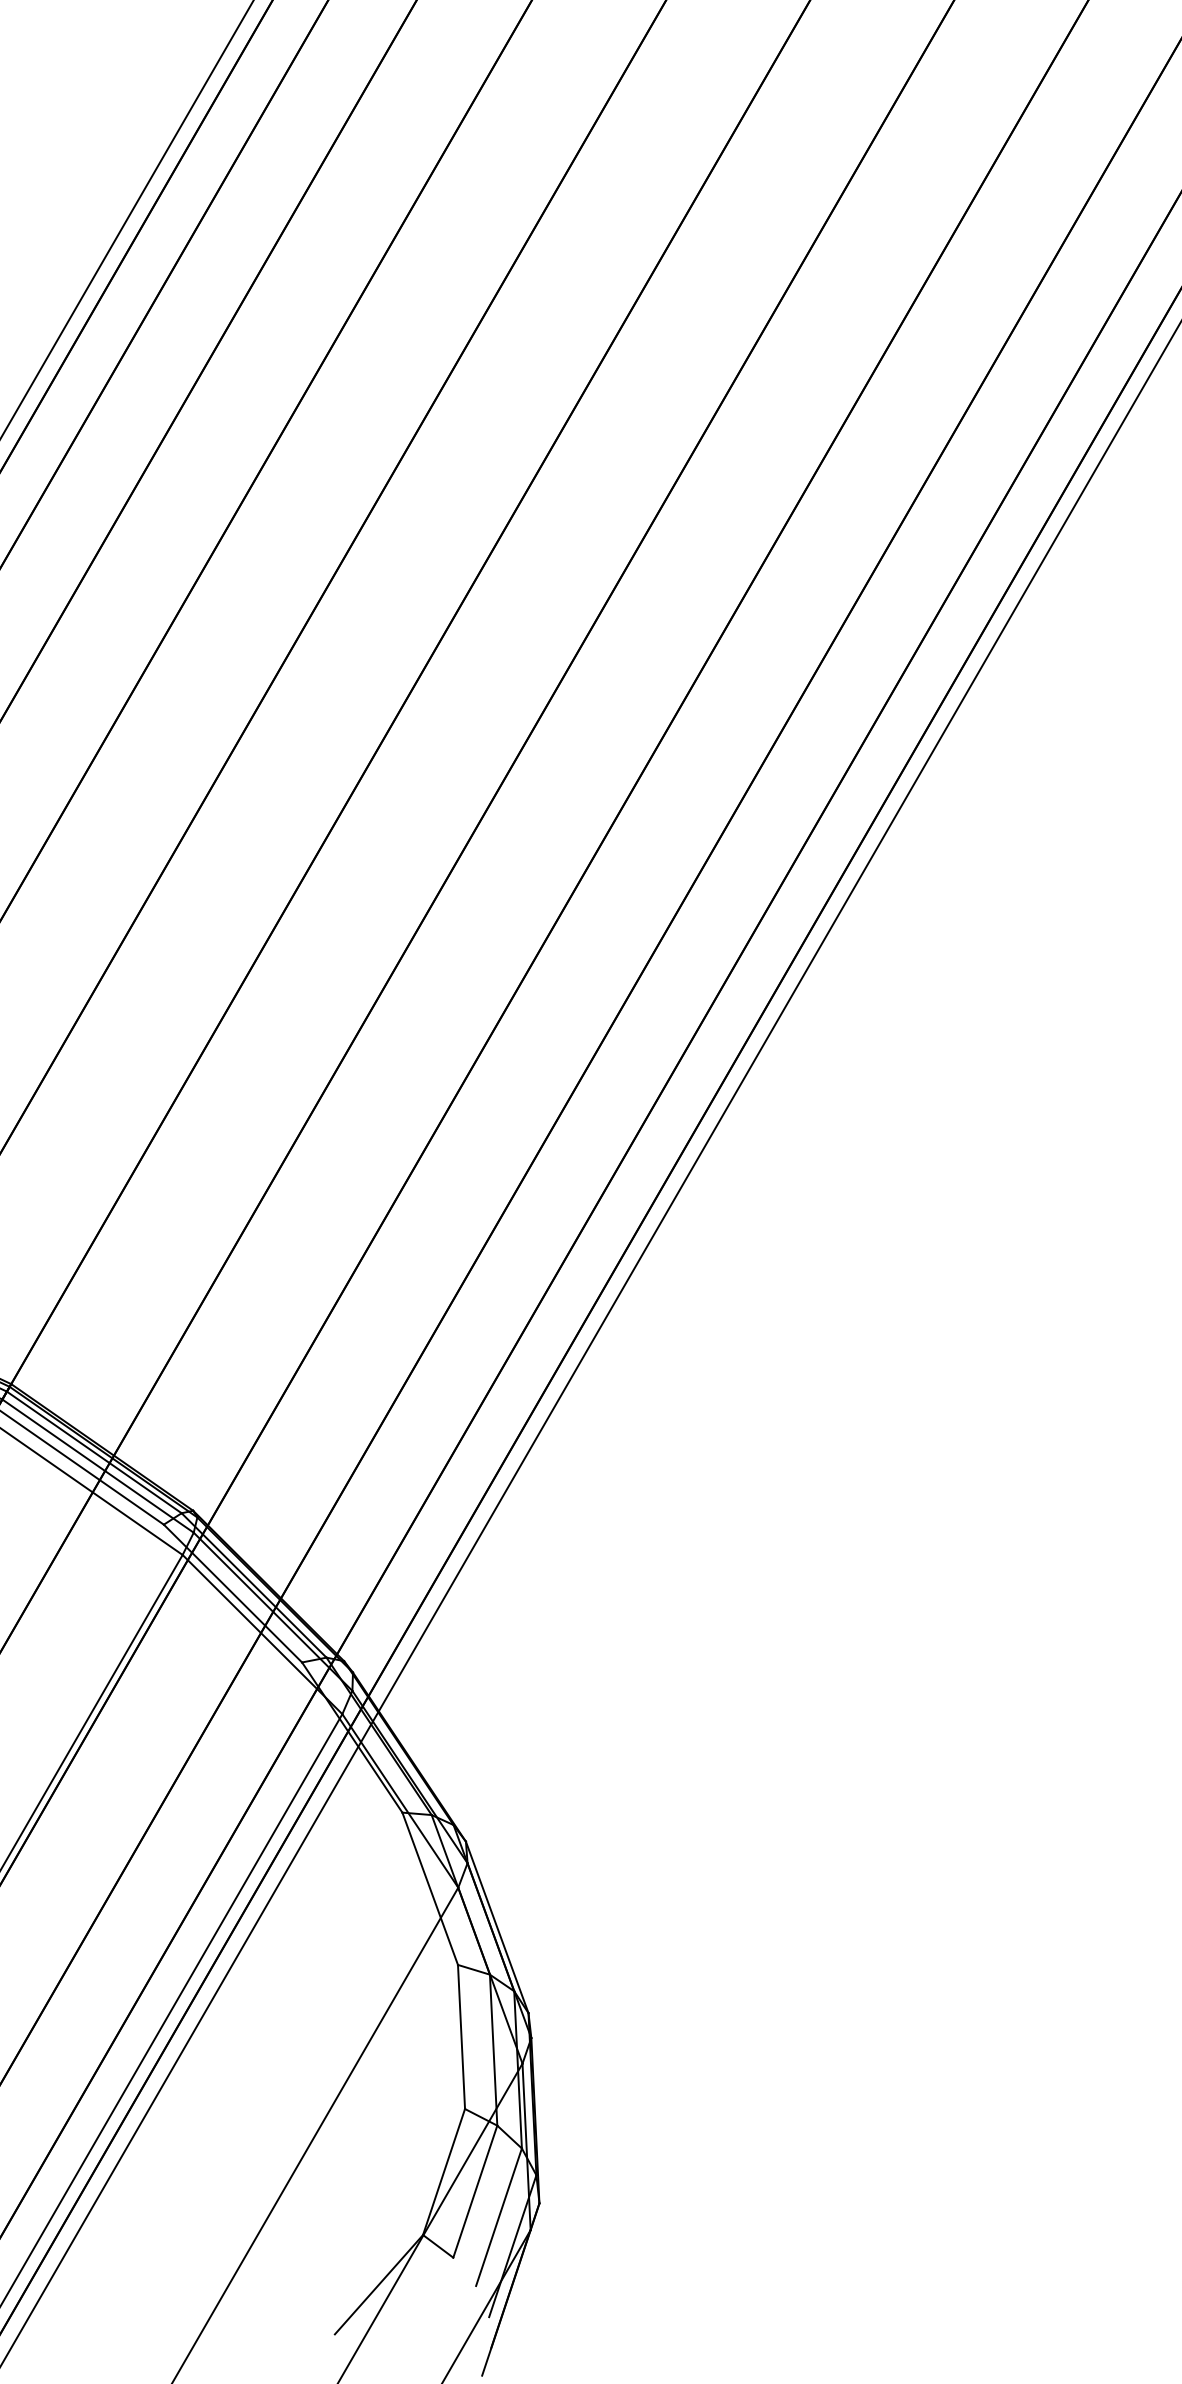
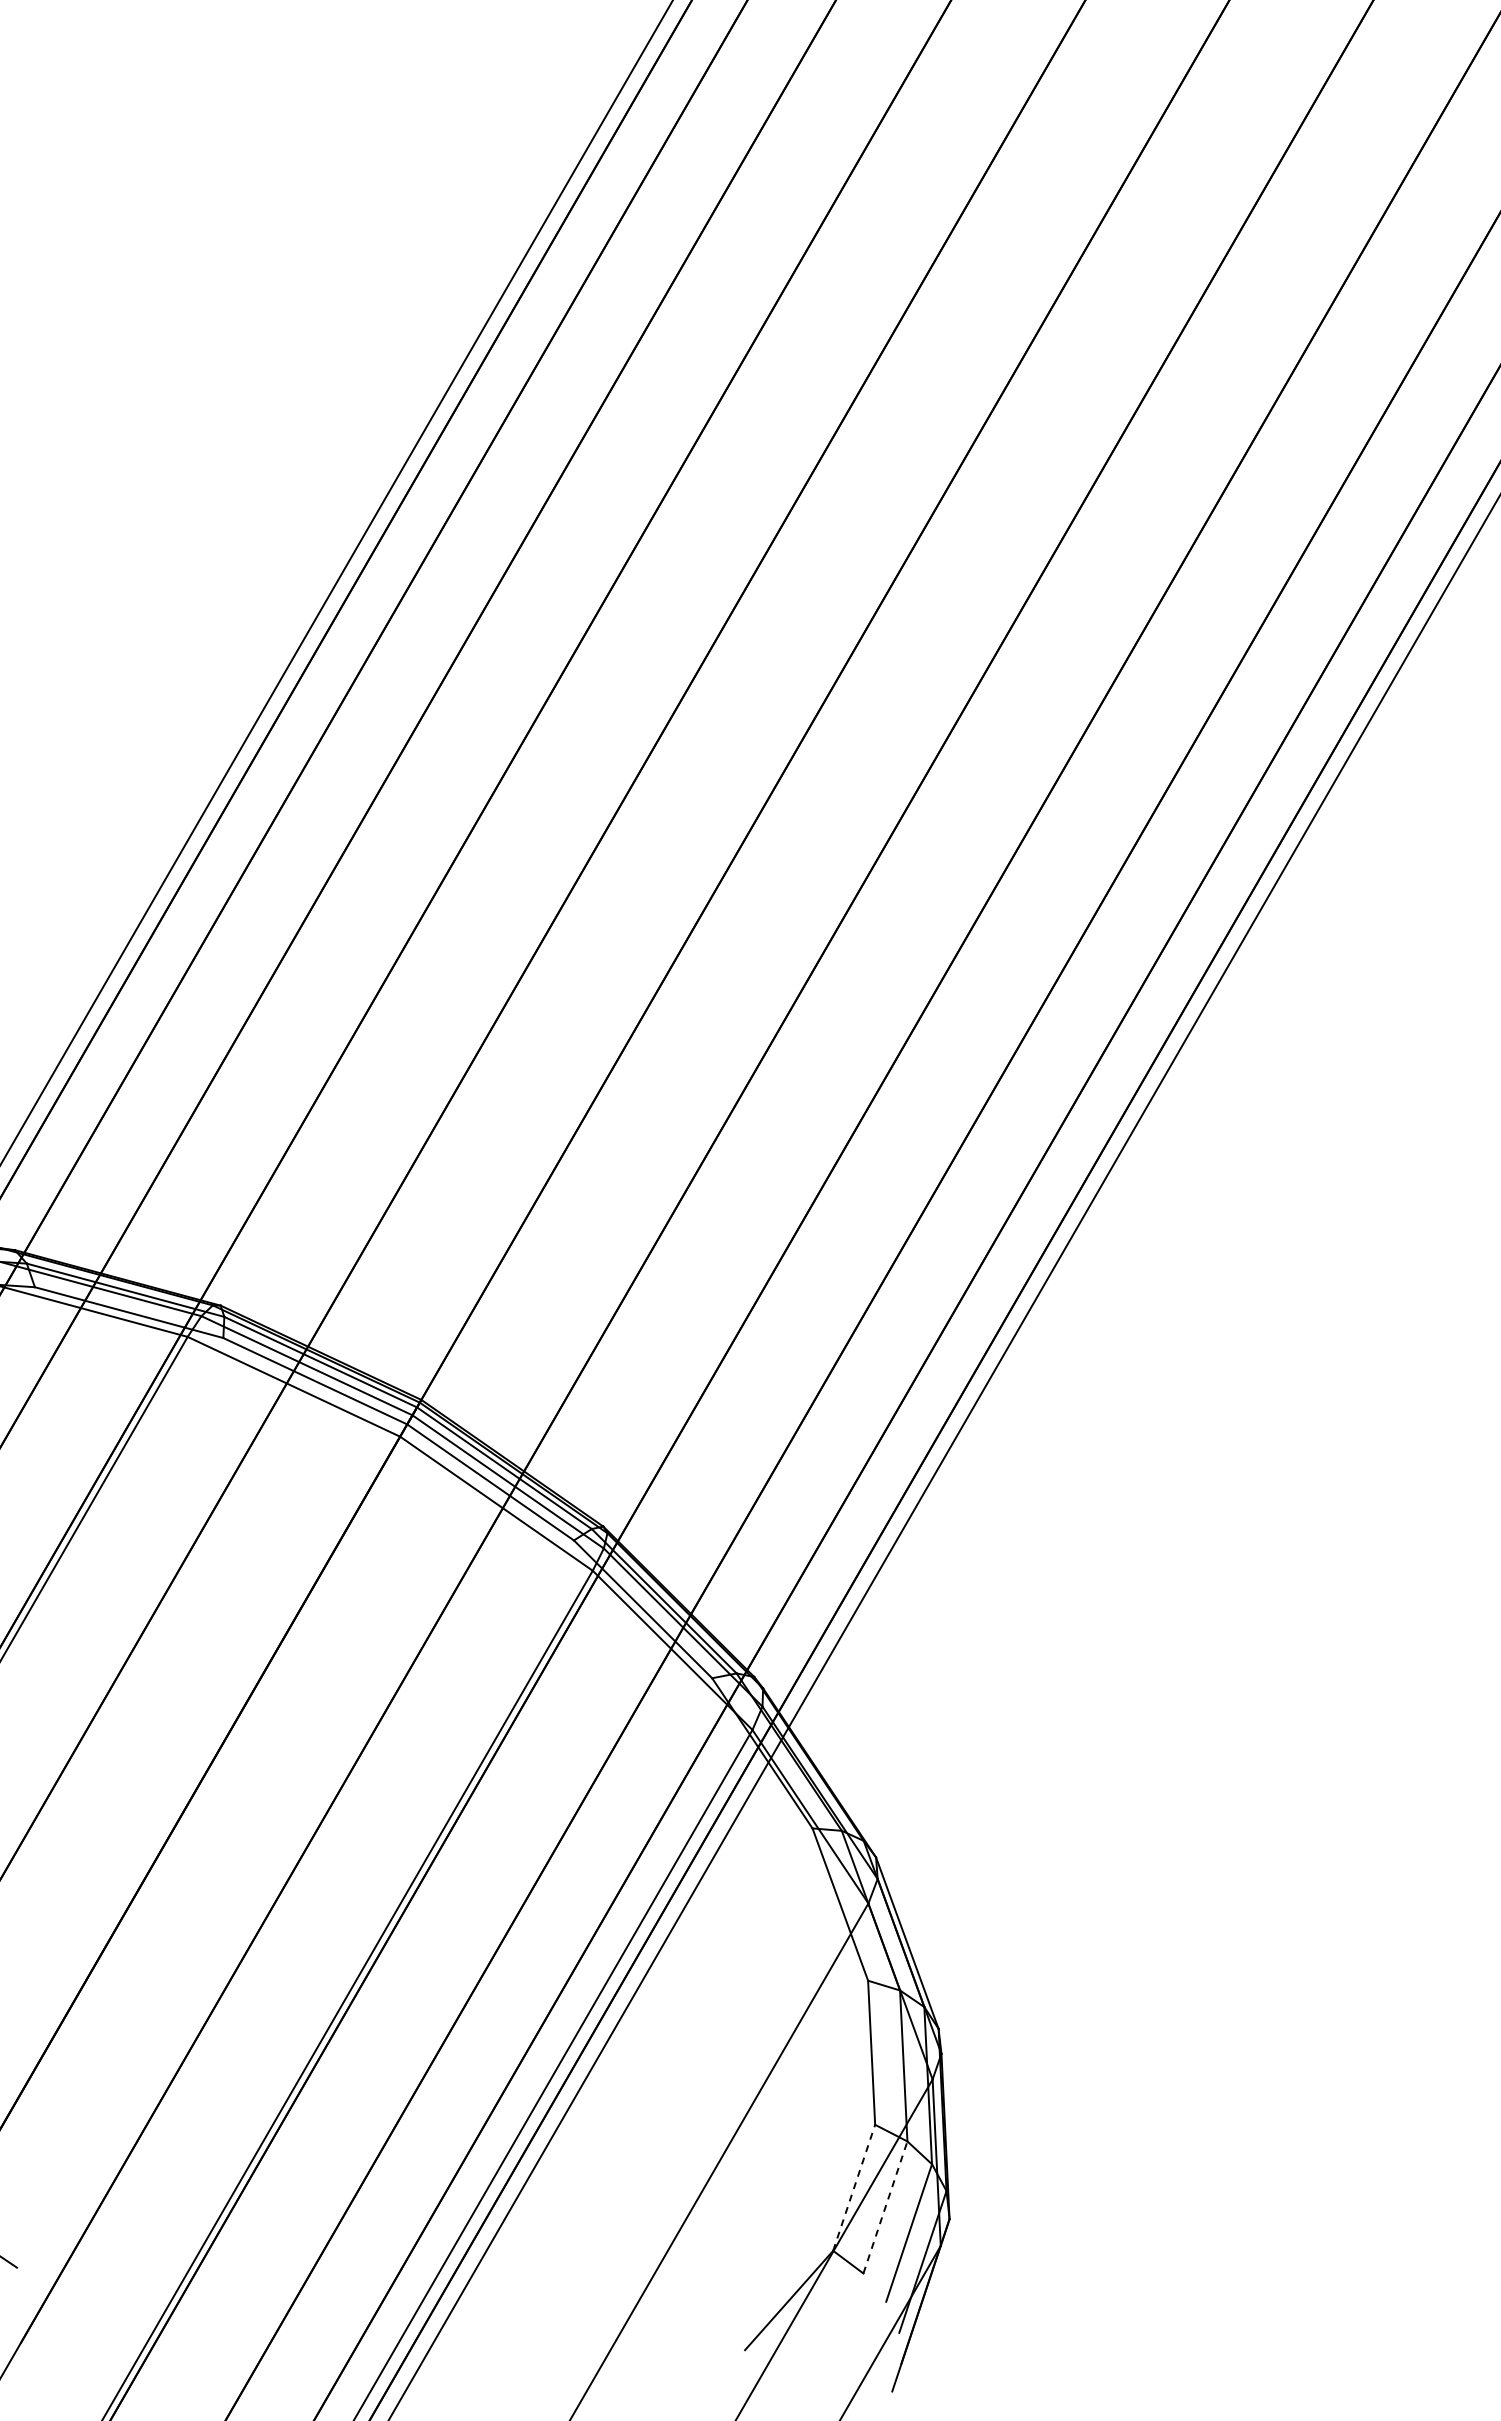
line: (444, 2171) -> (854, 2187), solid -> dashed
line: (475, 2191) -> (885, 2207), solid -> dashed

